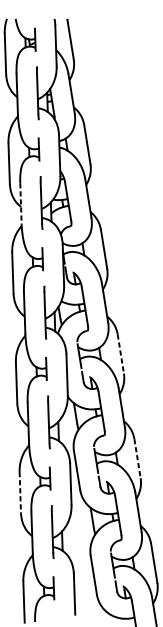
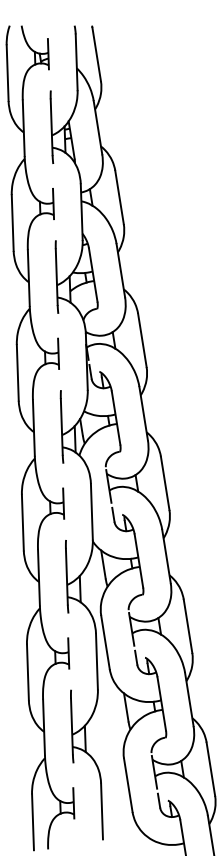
line: (20, 204) -> (28, 278), dashed -> solid
line: (121, 354) -> (165, 483), dashed -> solid
line: (137, 458) -> (188, 626), dashed -> solid
line: (19, 492) -> (27, 672), dashed -> solid

